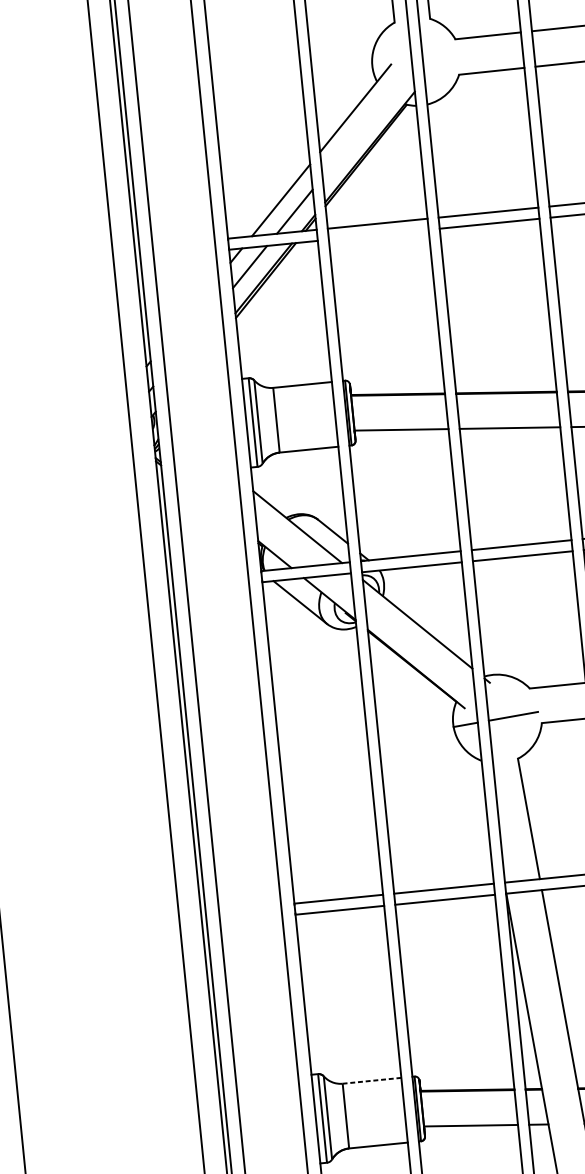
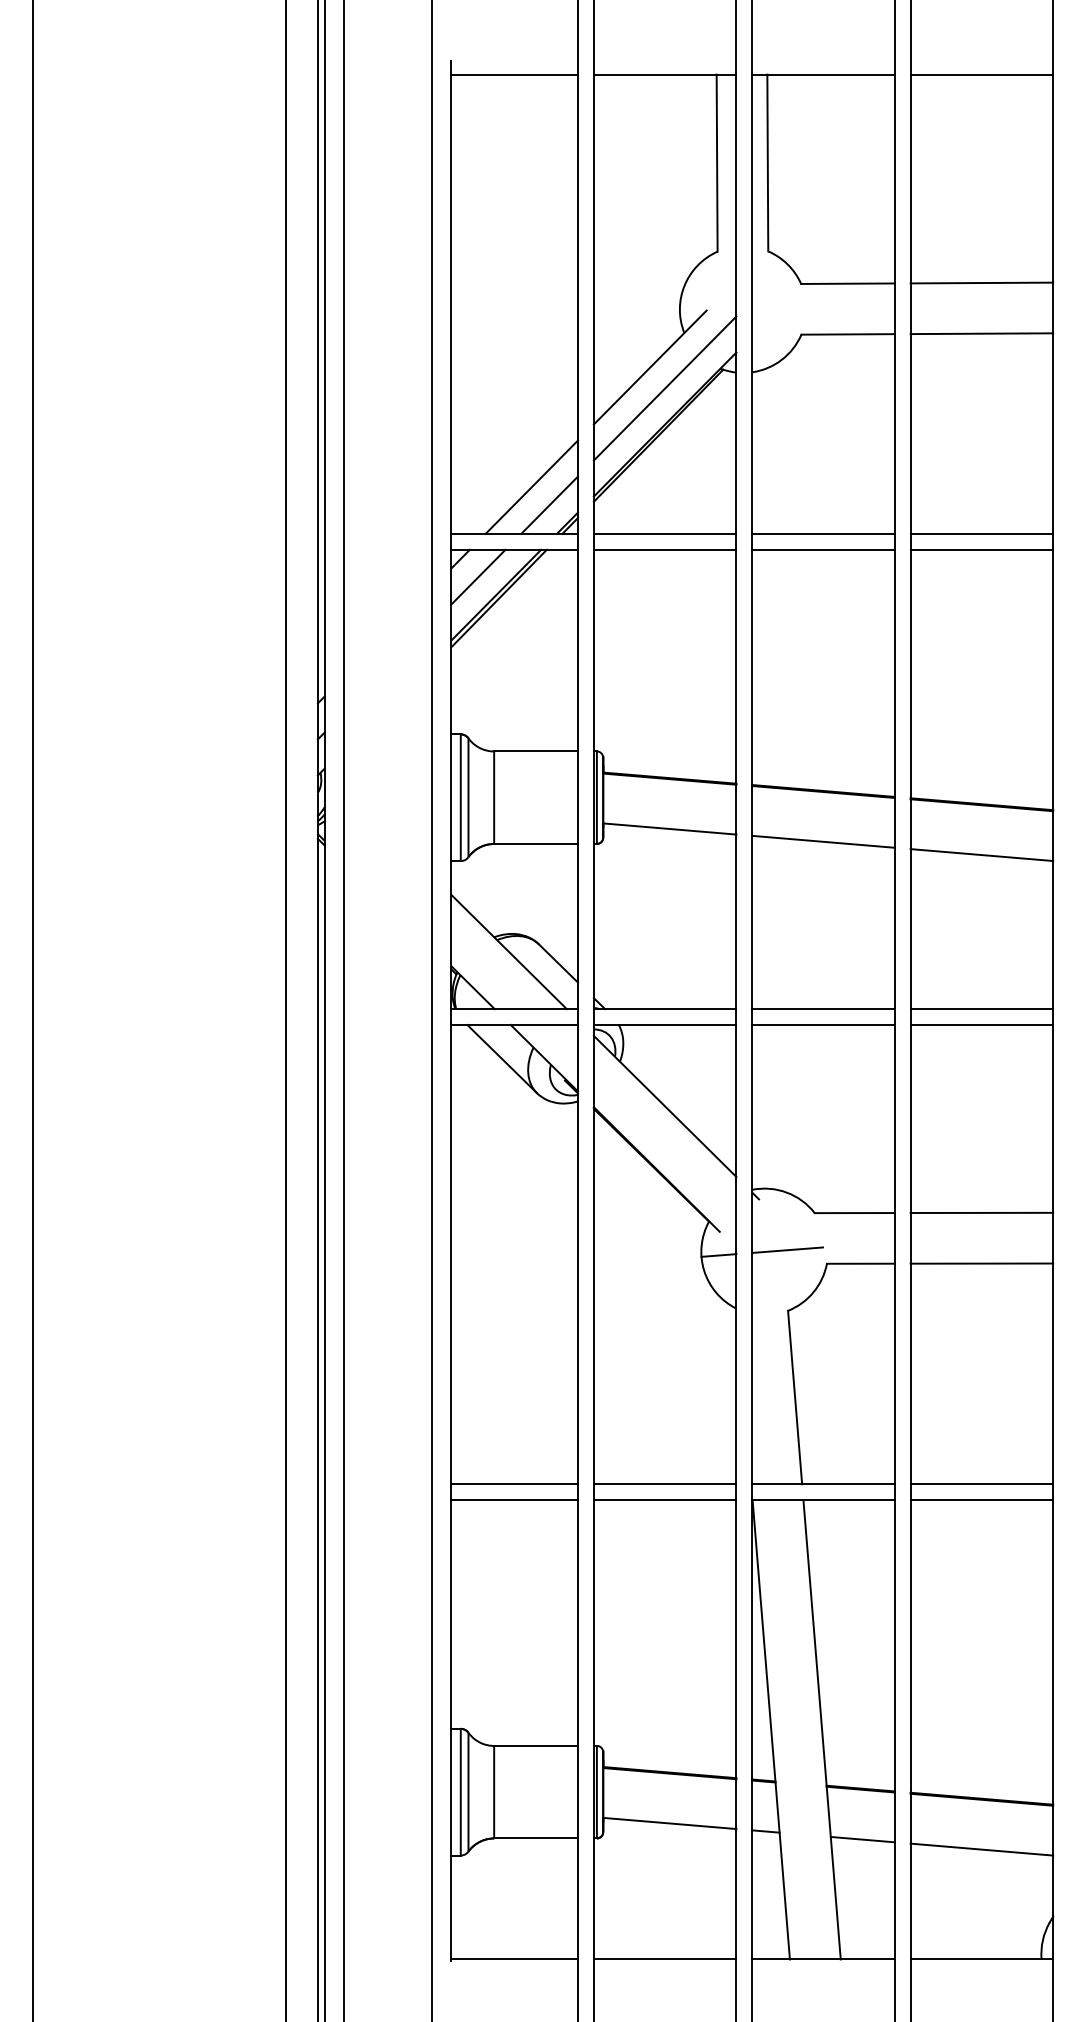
line: (367, 121) -> (664, 388), added
line: (378, 234) -> (664, 549), added
line: (372, 1080) -> (536, 1745), dashed -> solid

